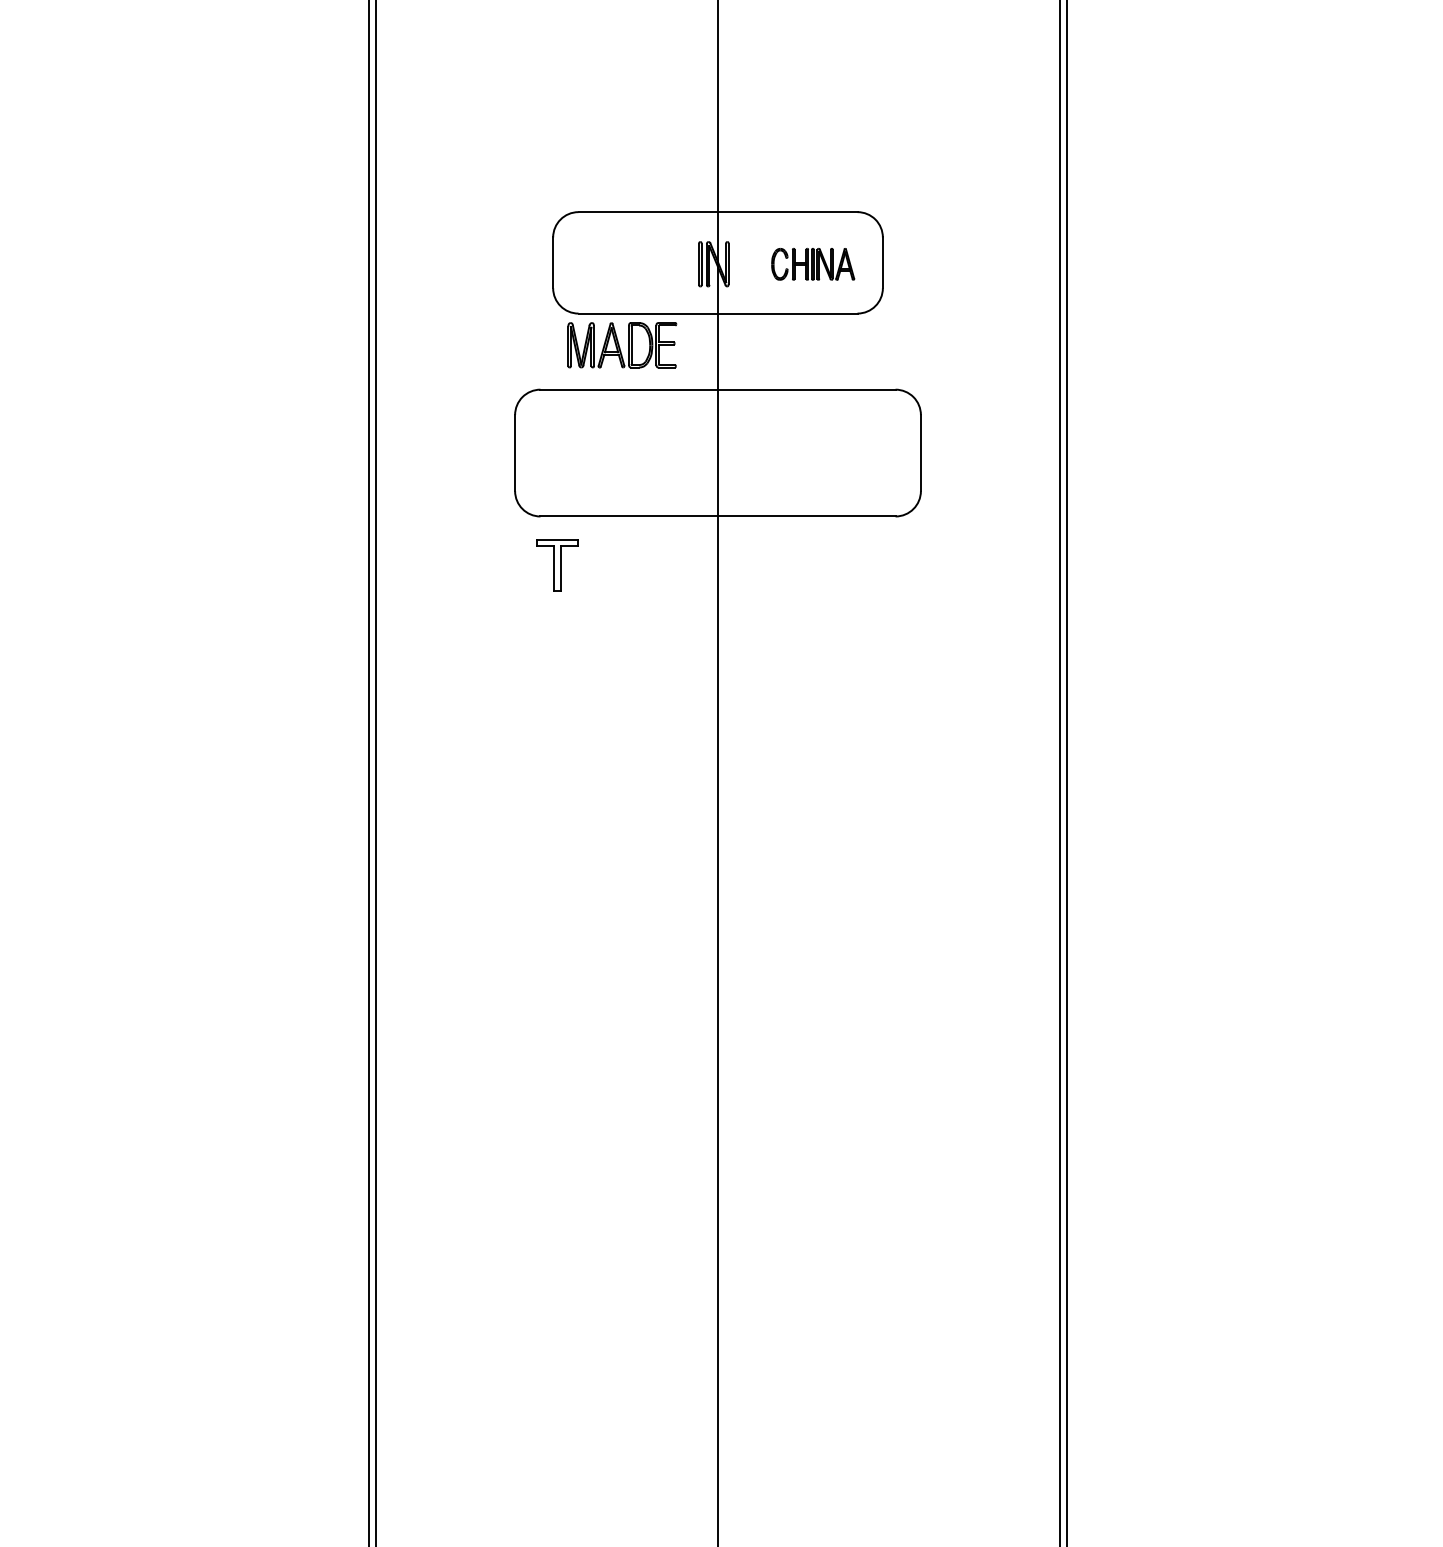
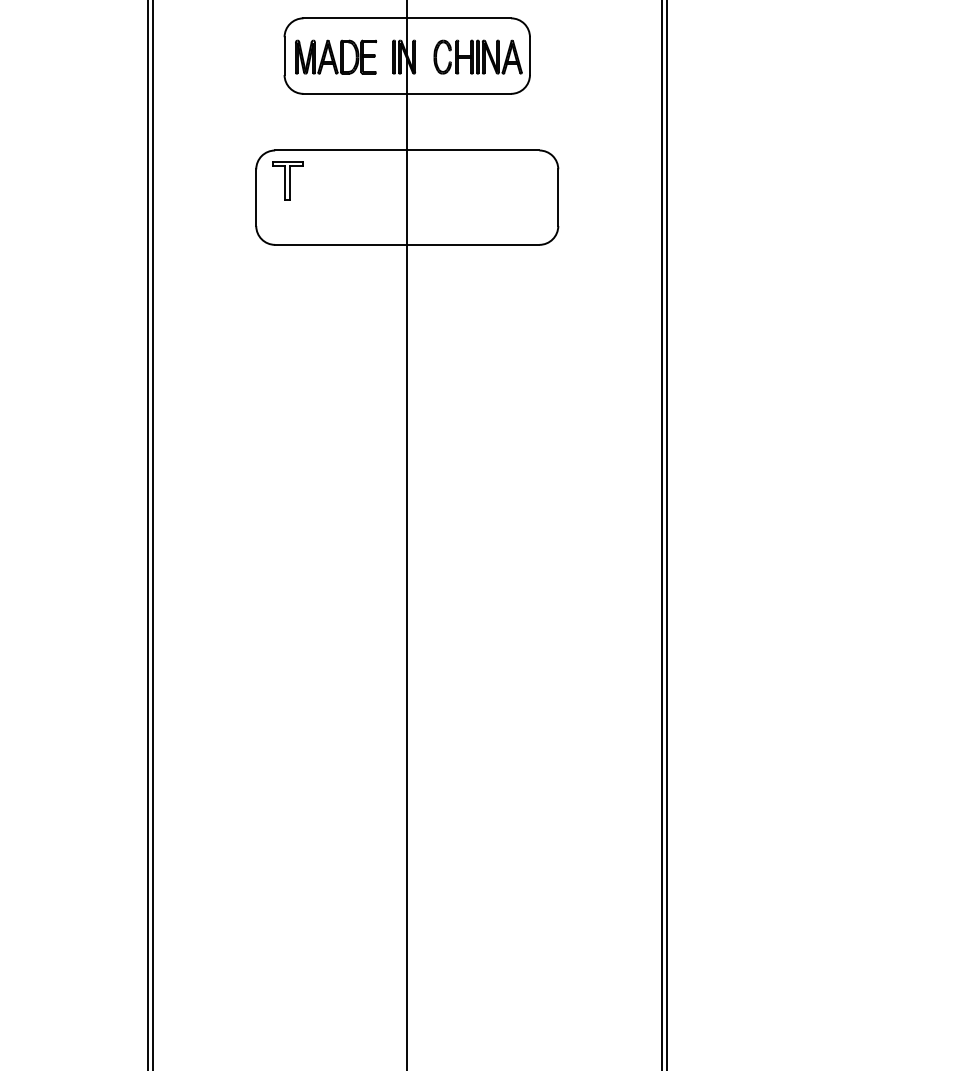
part: (812, 264) -> (477, 57), size x1.43
part: (622, 345) -> (336, 57), moved
part: (557, 565) -> (287, 180), moved

